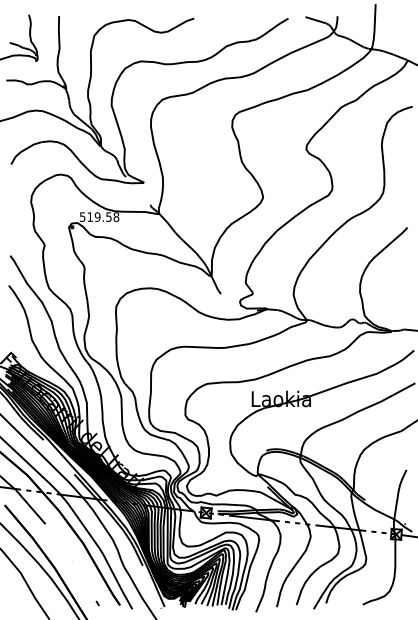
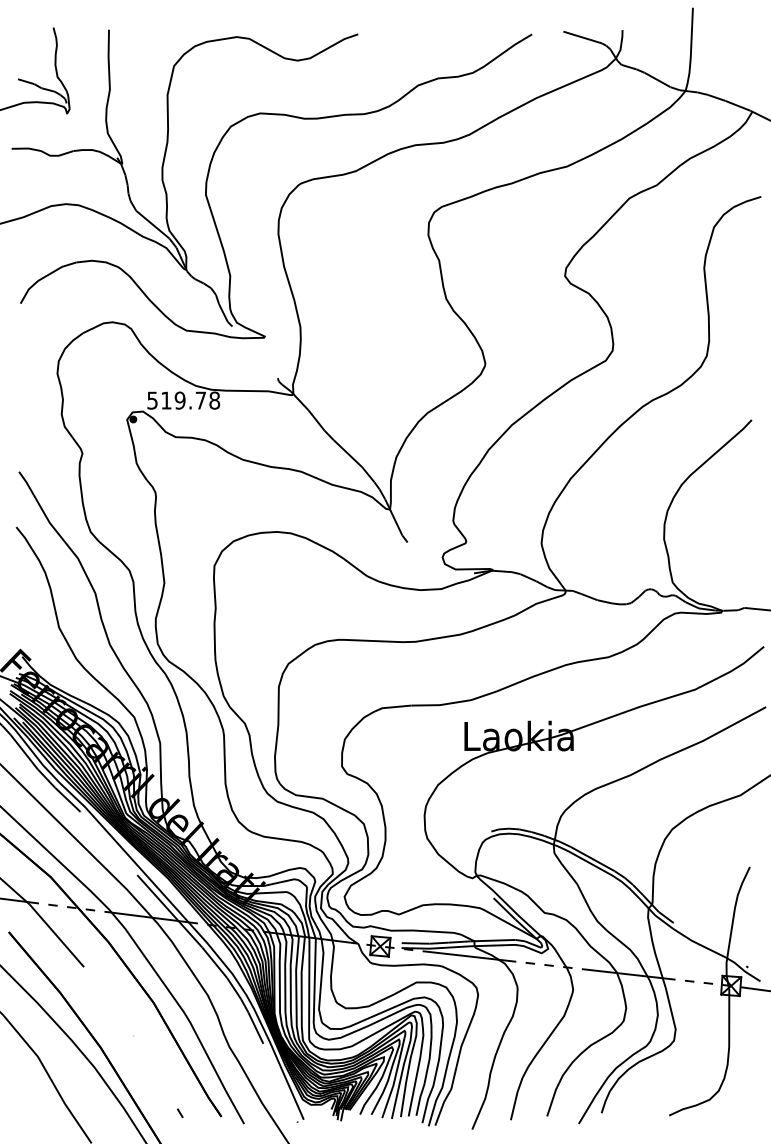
text: (108, 216) -> (200, 399), 519.58 -> 519.78

